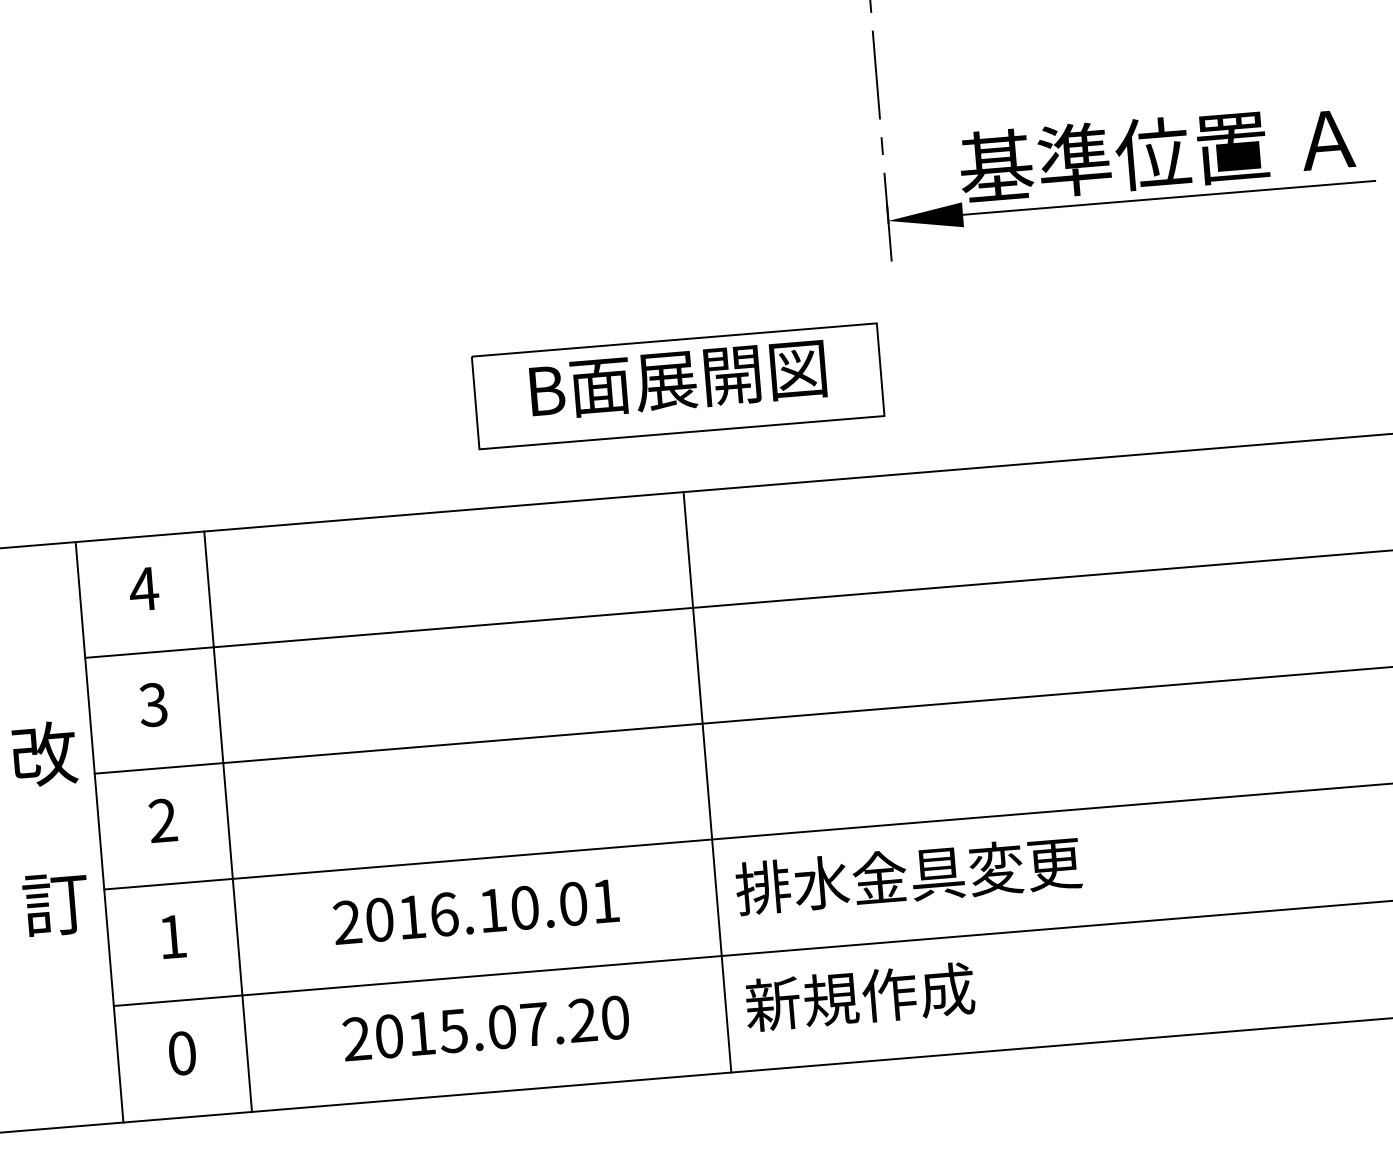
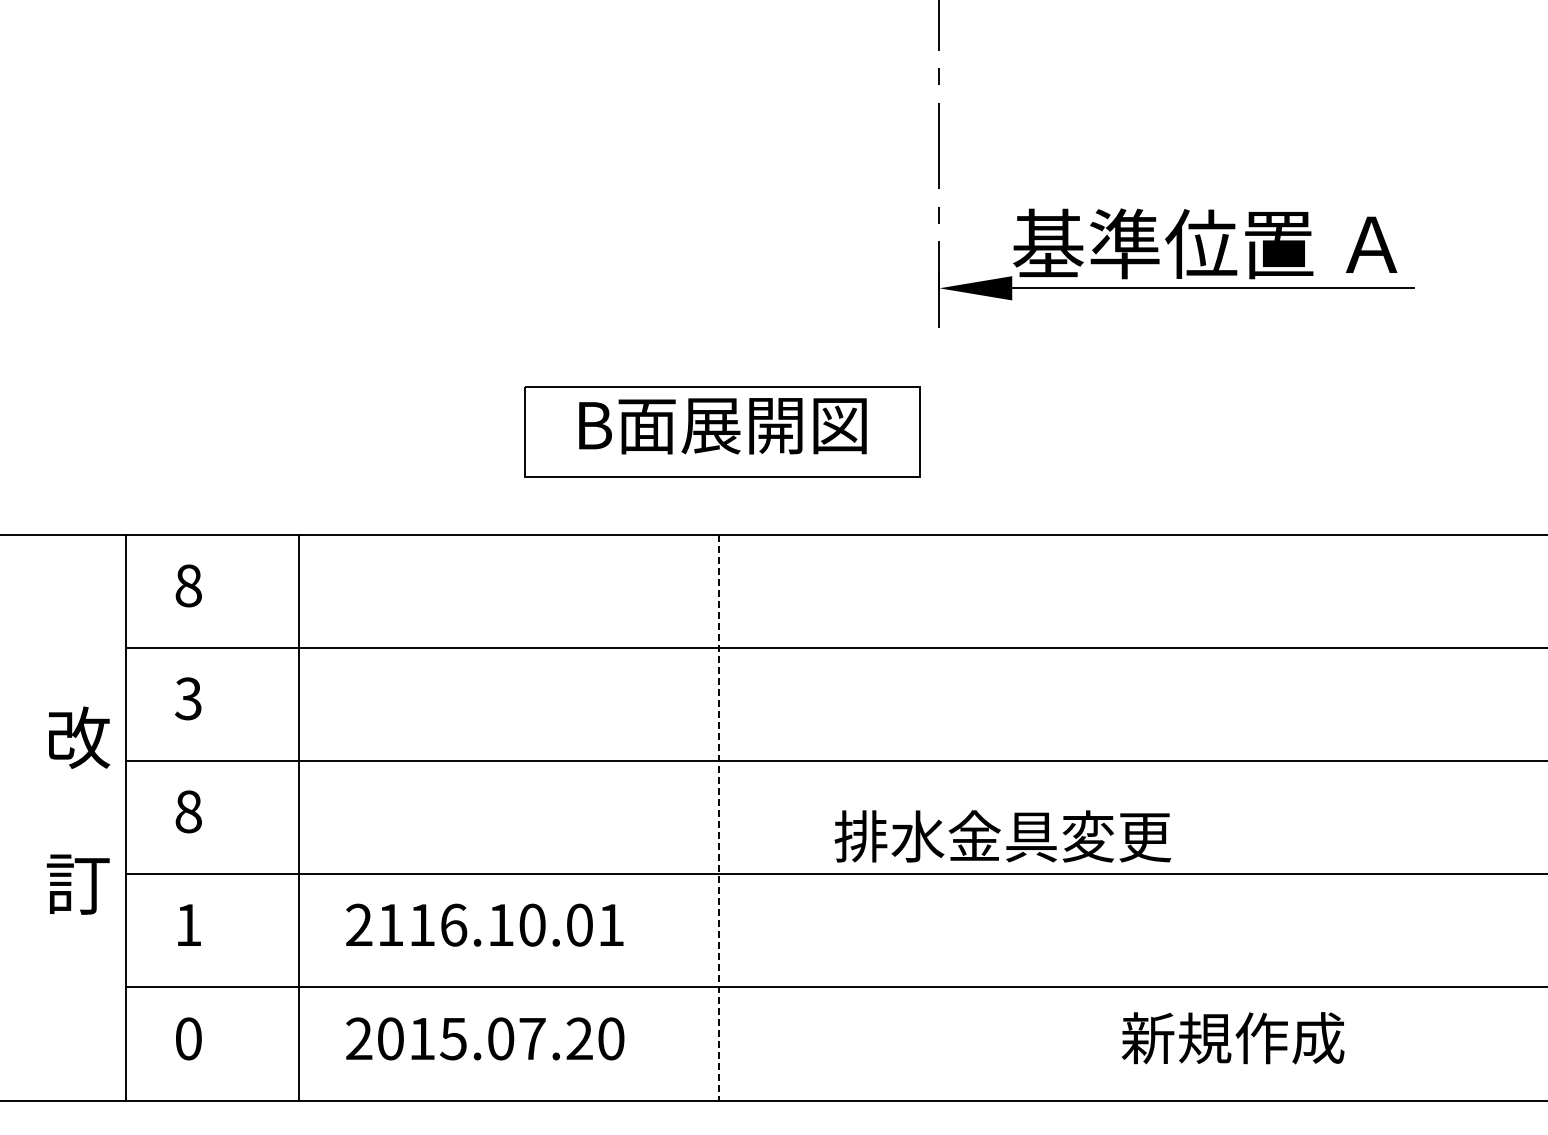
text: (143, 588) -> (188, 585), 4 -> 8
line: (707, 782) -> (719, 818), solid -> dashed
text: (162, 820) -> (188, 811), 2 -> 8
line: (227, 821) -> (298, 817), moved
text: (908, 875) -> (1002, 836), moved
text: (379, 919) -> (390, 924), 2016.10.01 -> 2116.10.01
text: (859, 997) -> (1232, 1038), moved

